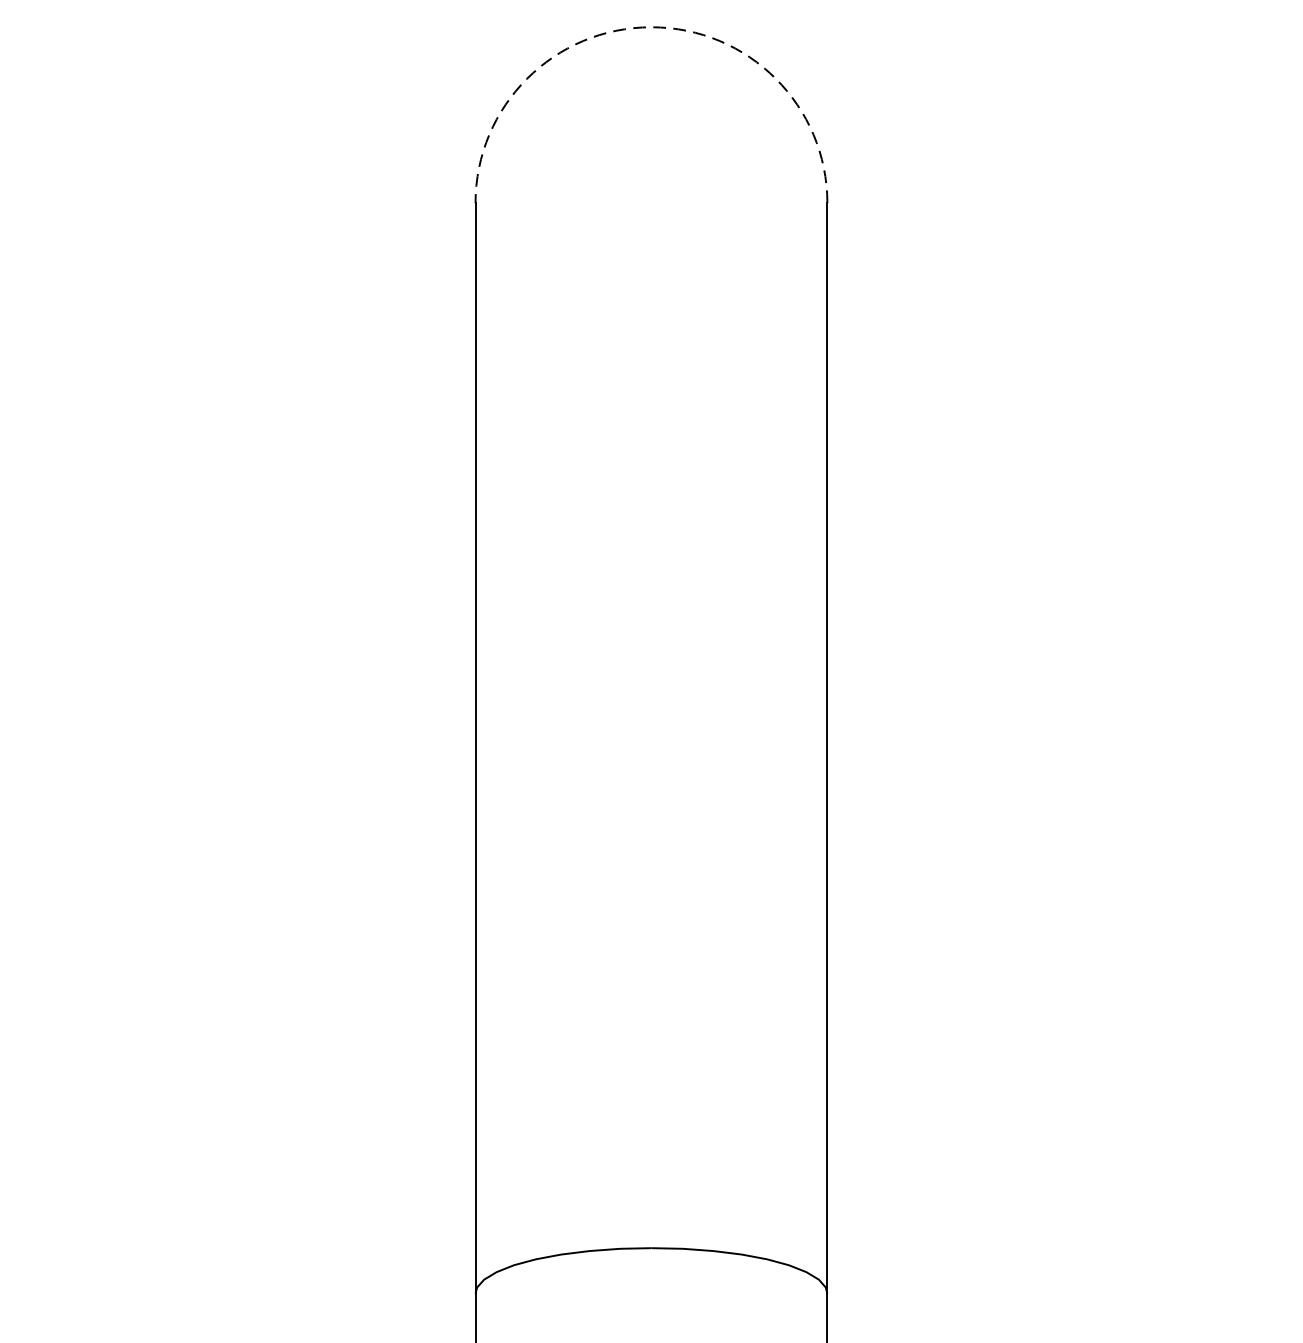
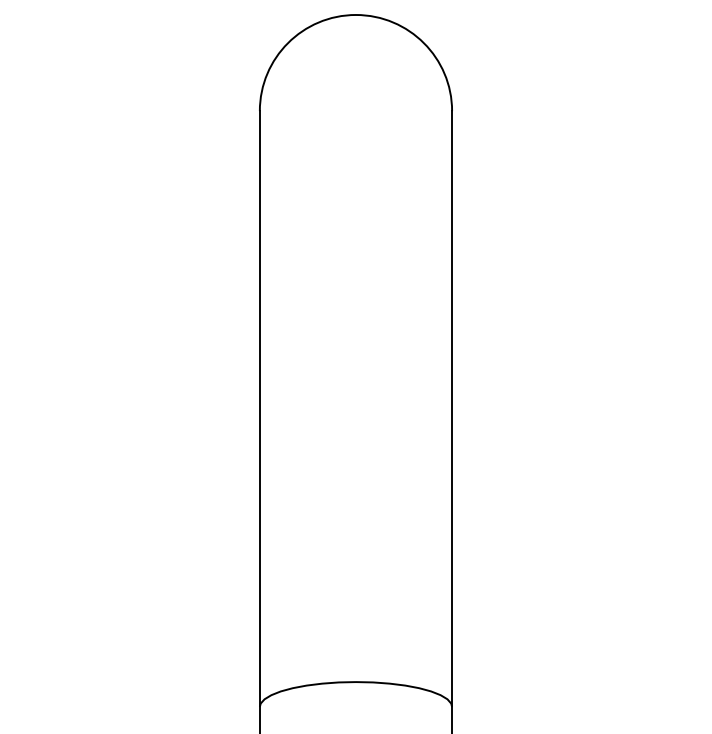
arc: (650, 28) -> (355, 15), dashed -> solid

